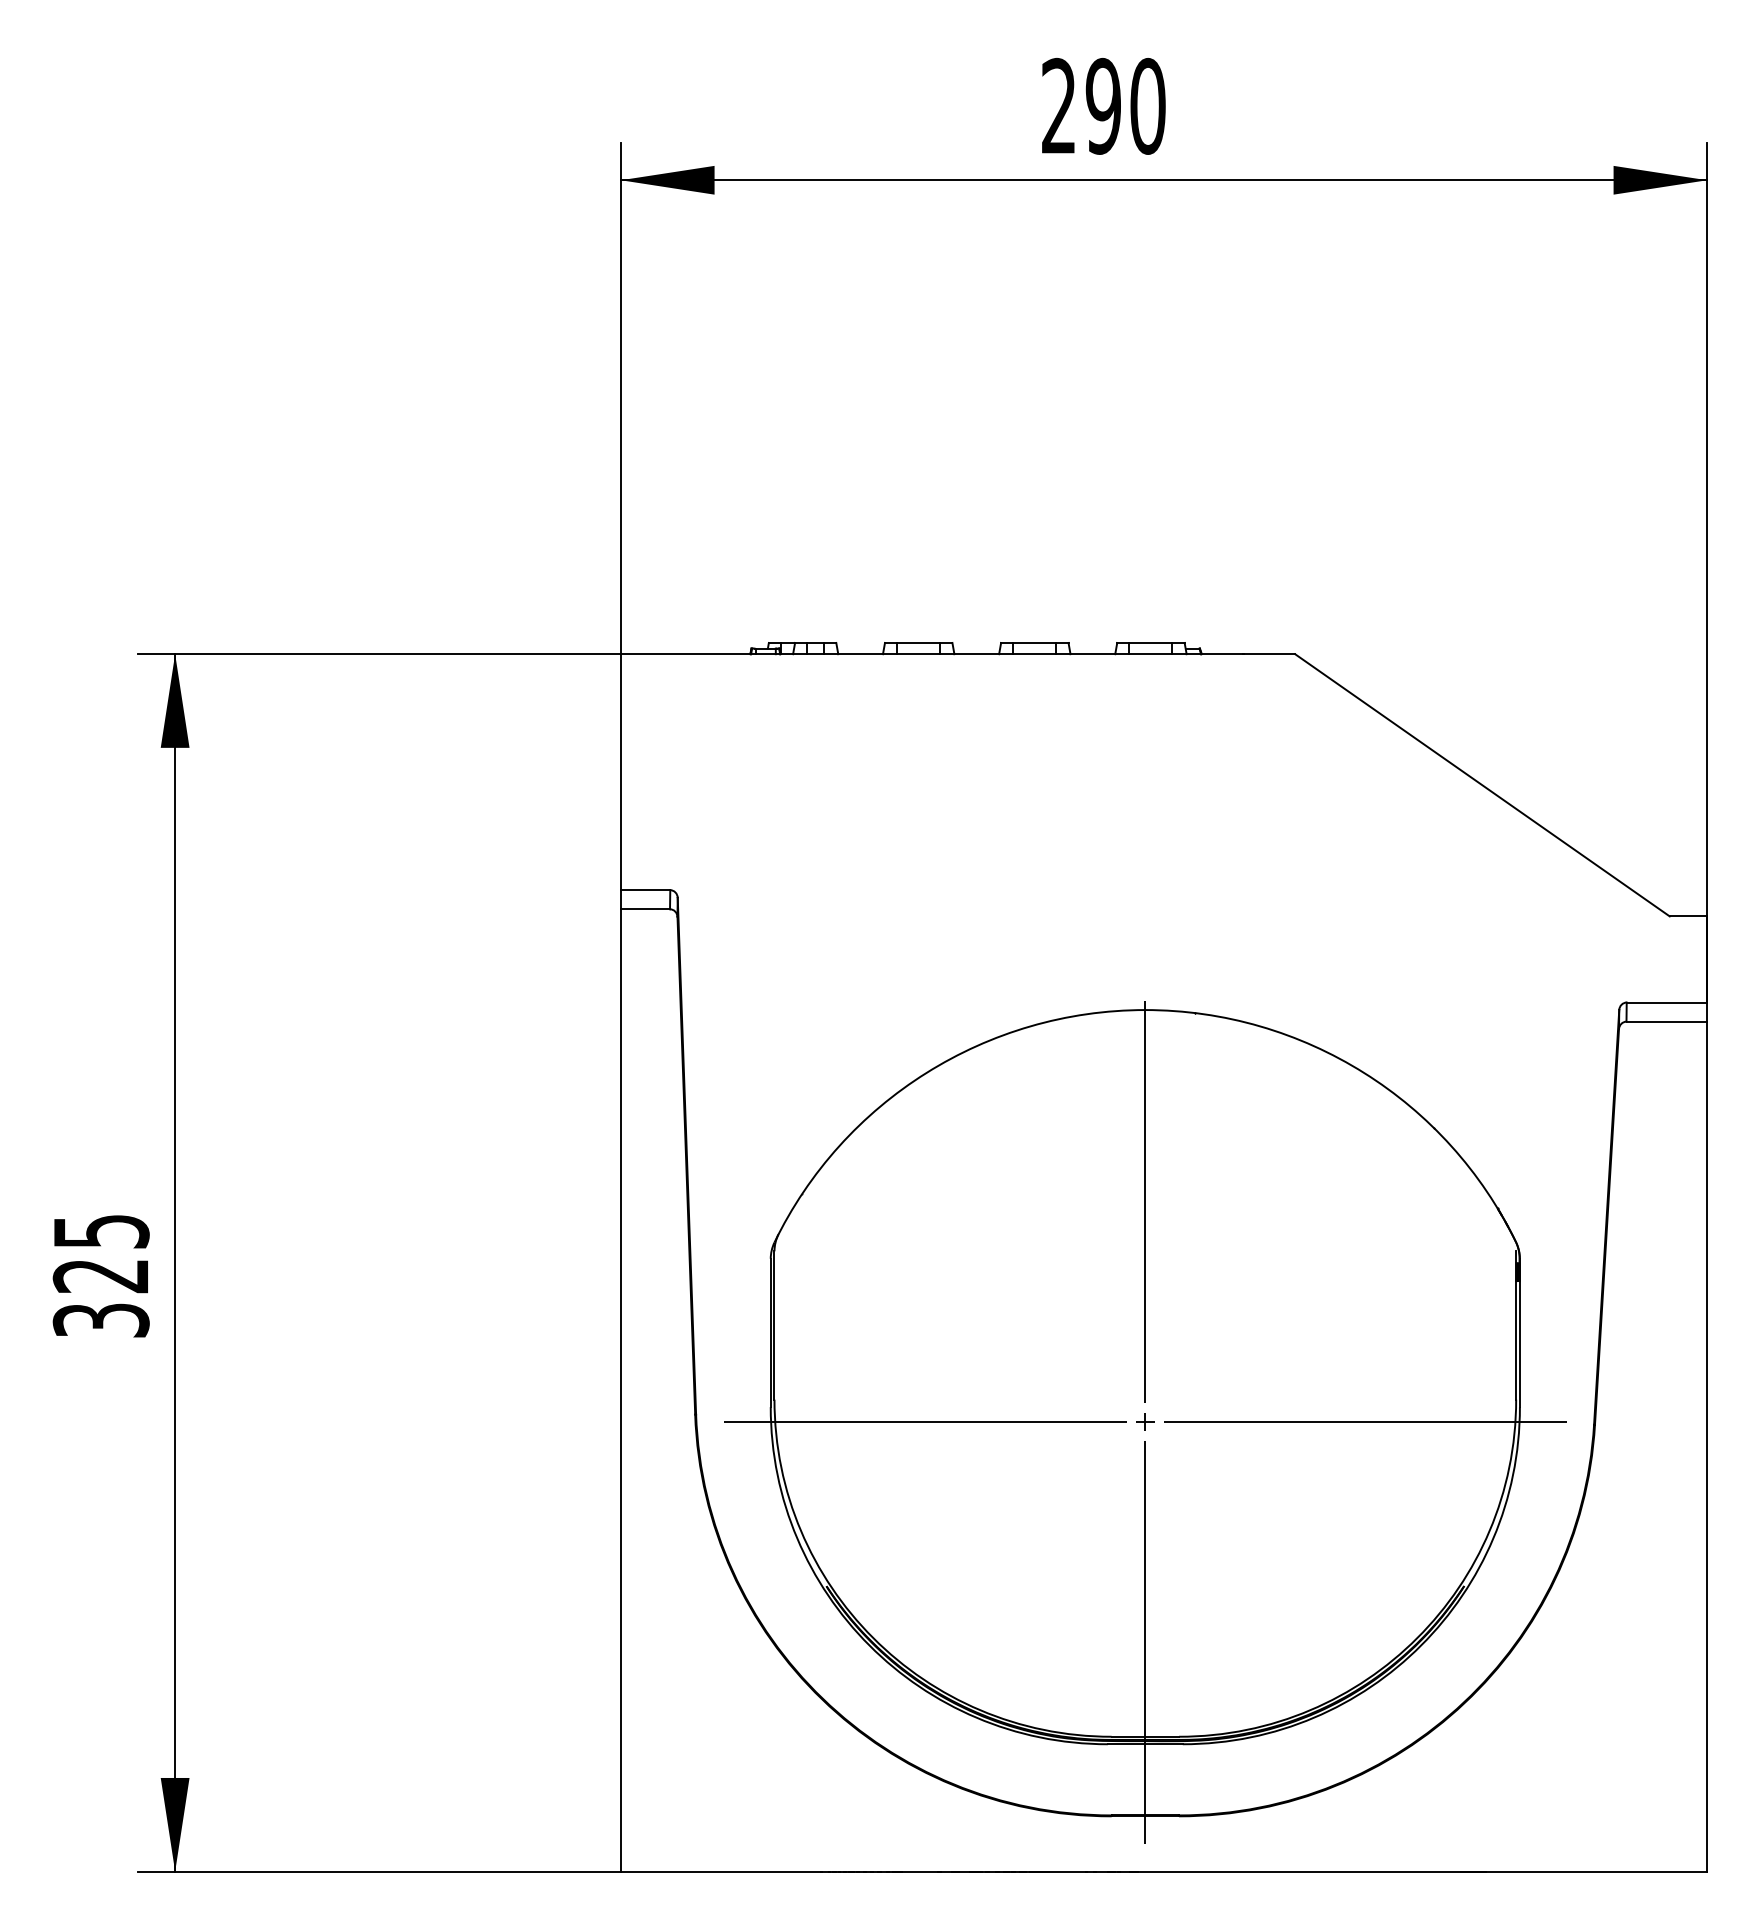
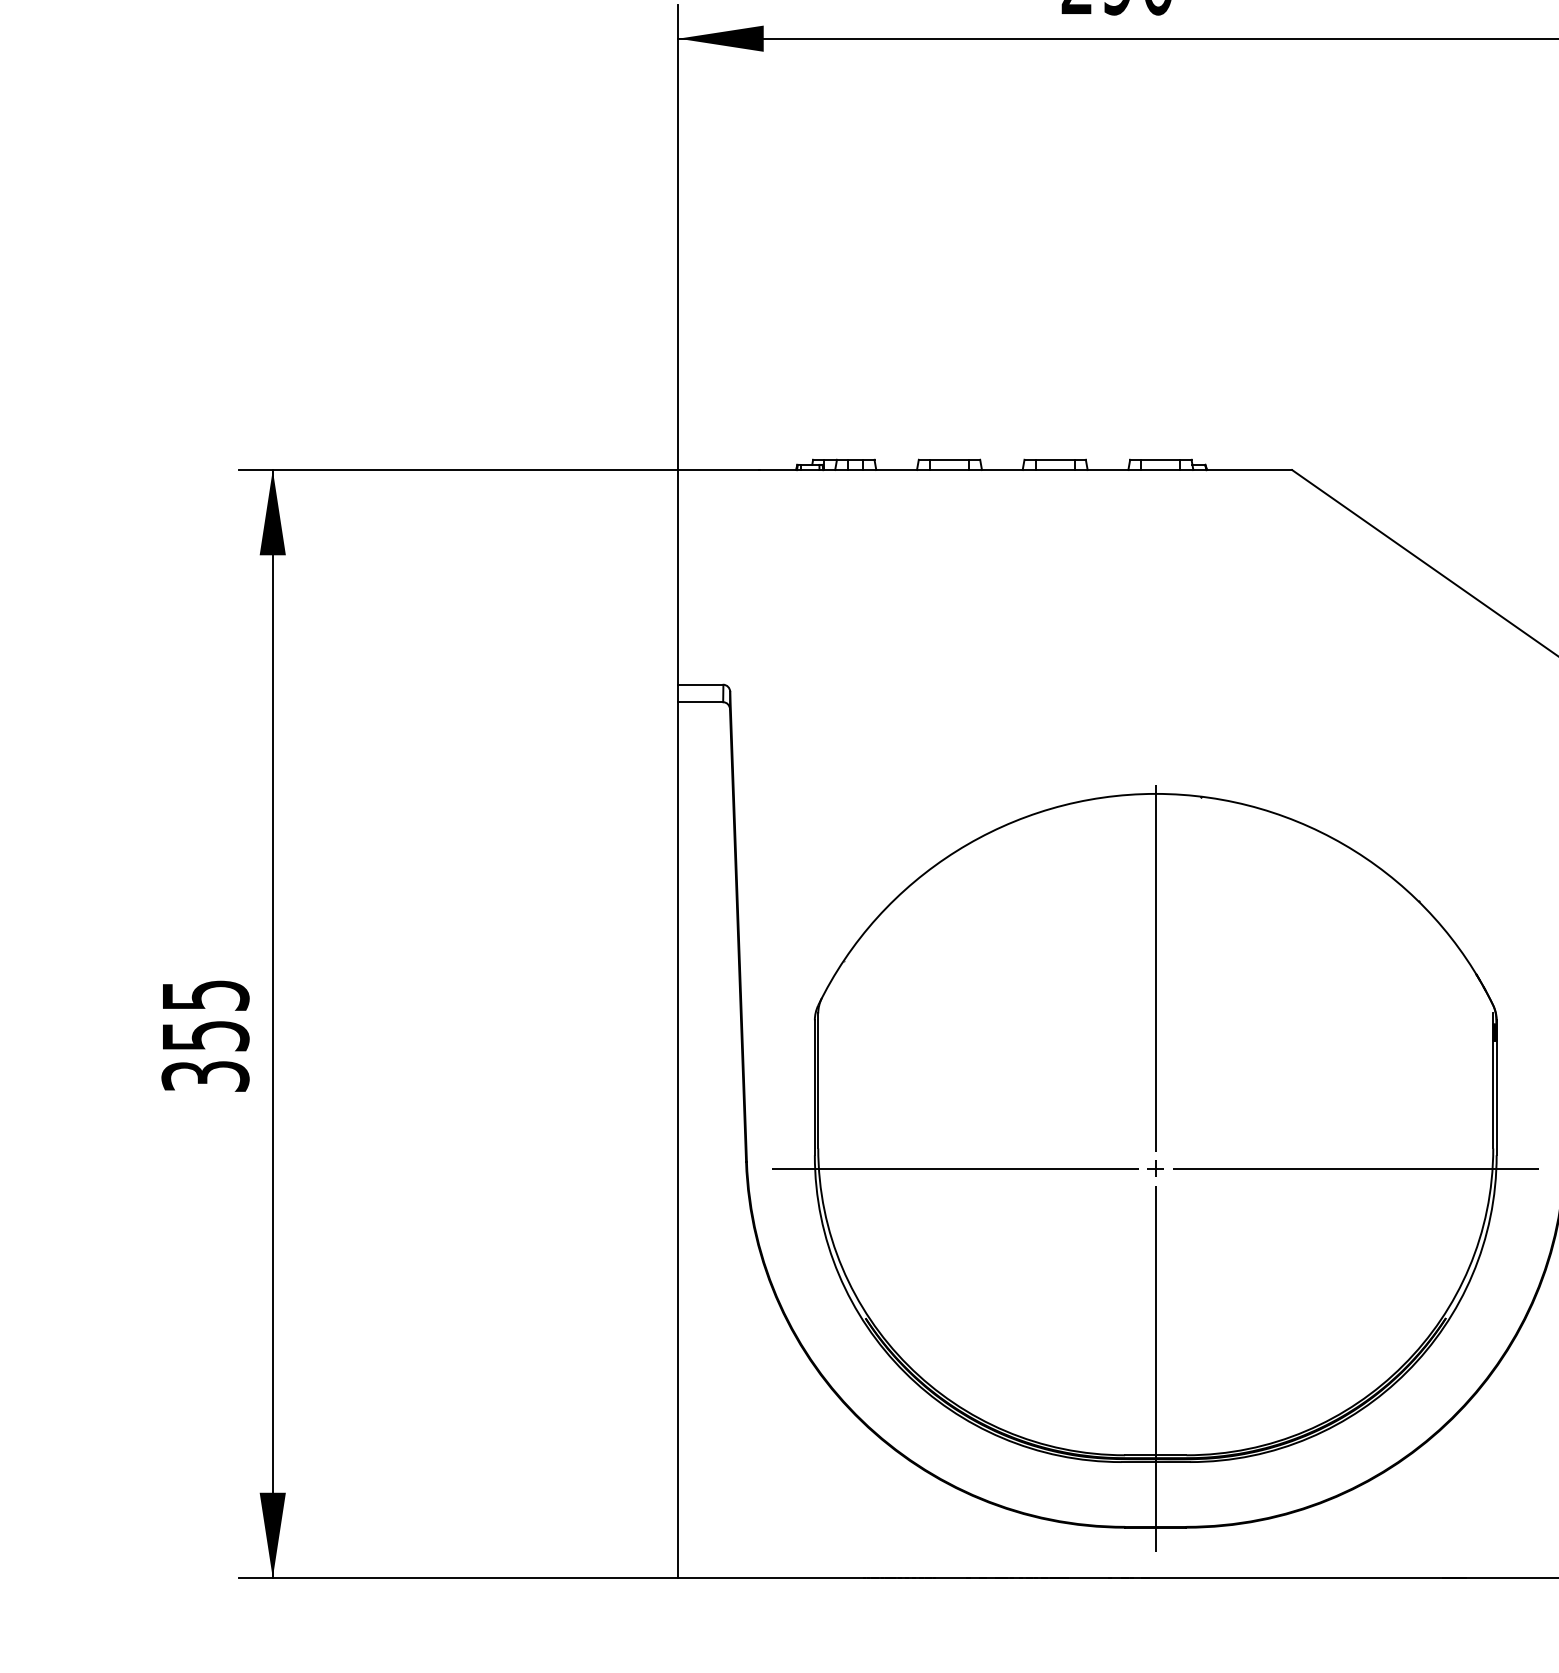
text: (100, 1276) -> (204, 1036), 325 -> 355

